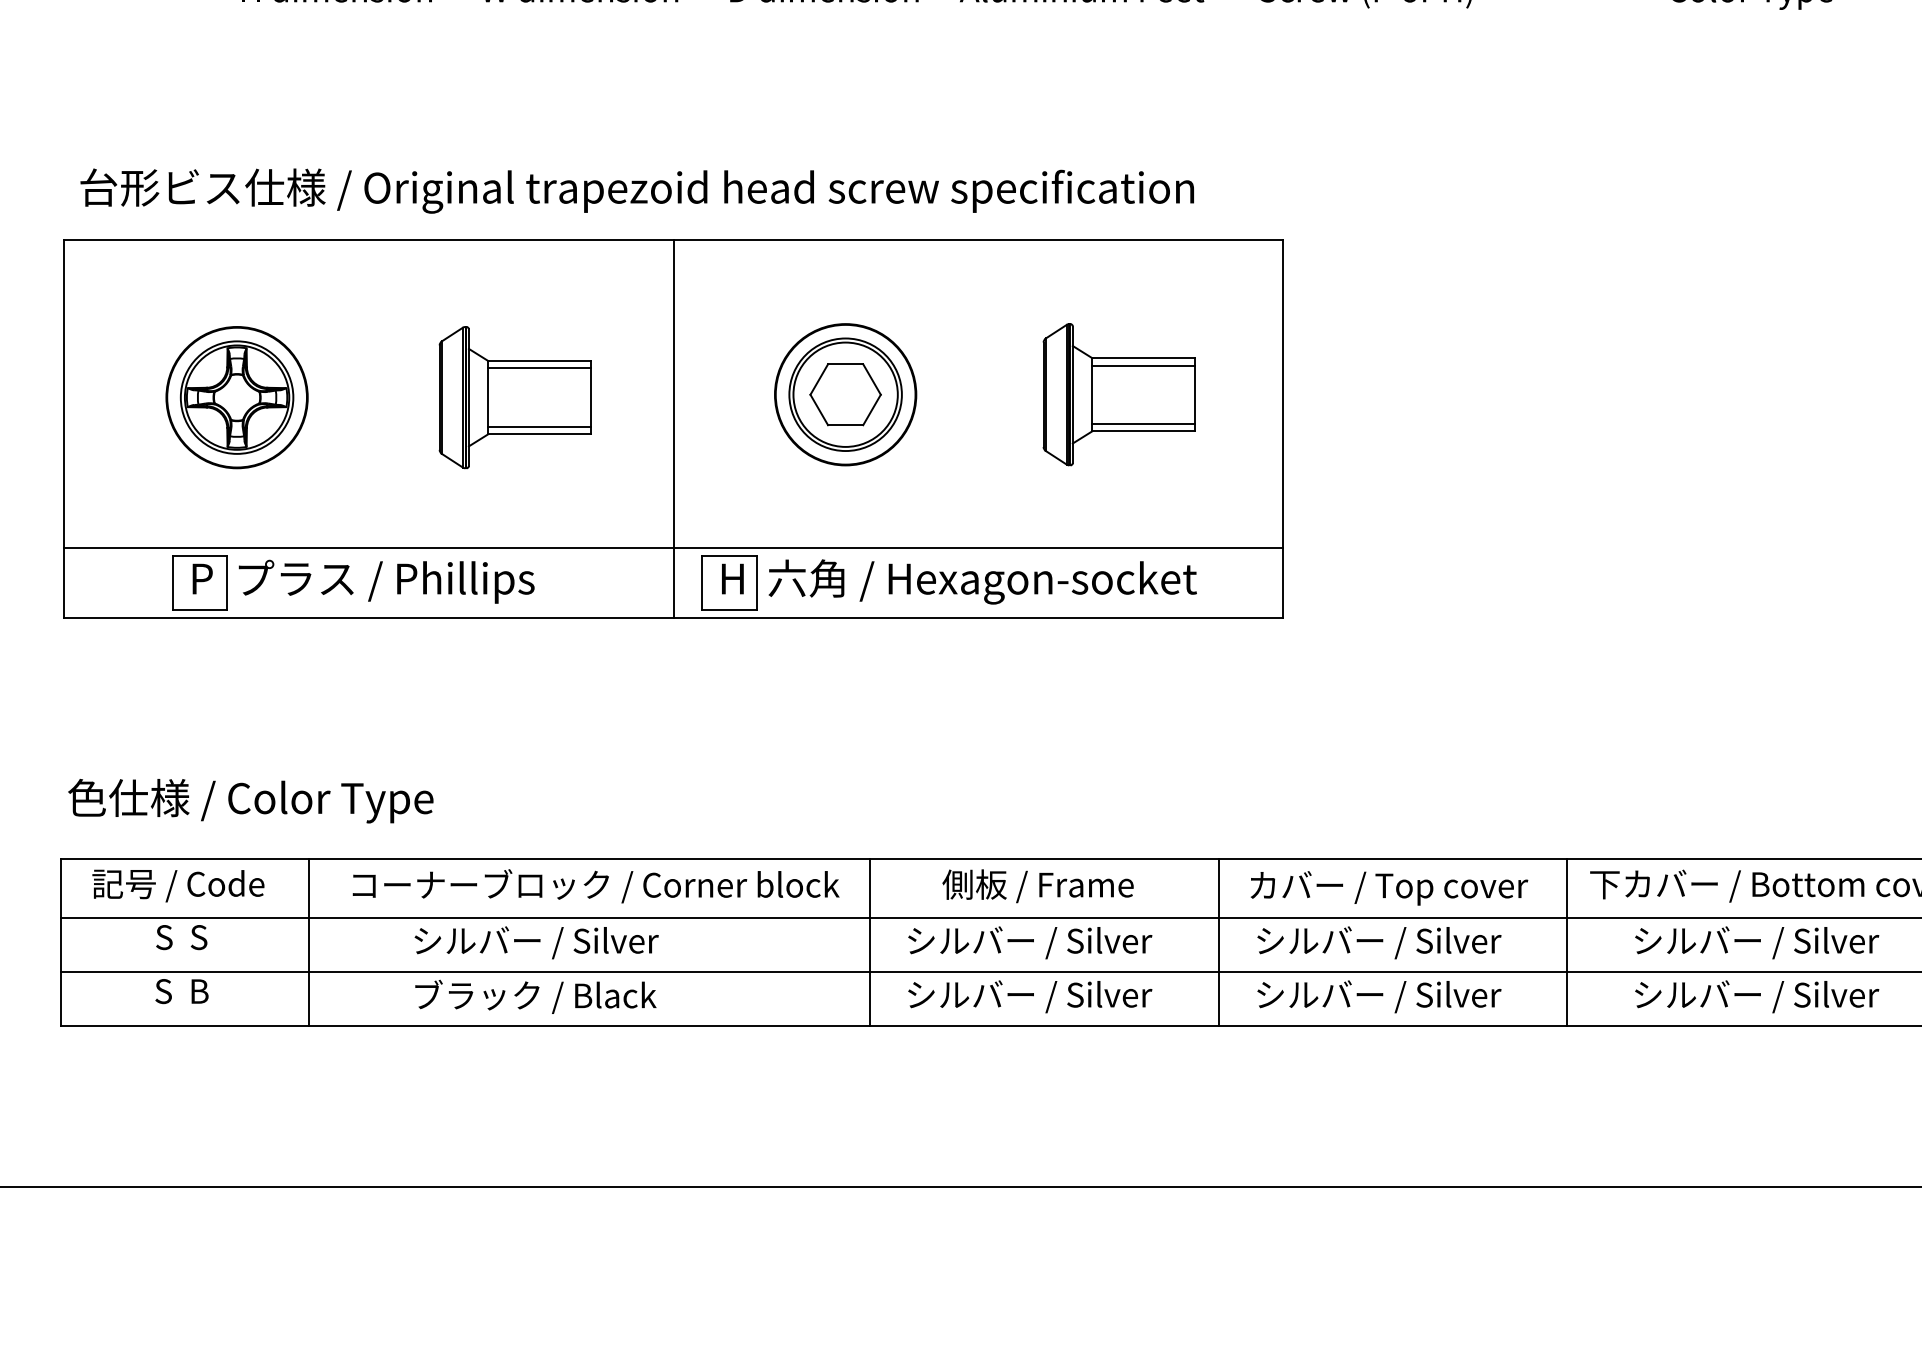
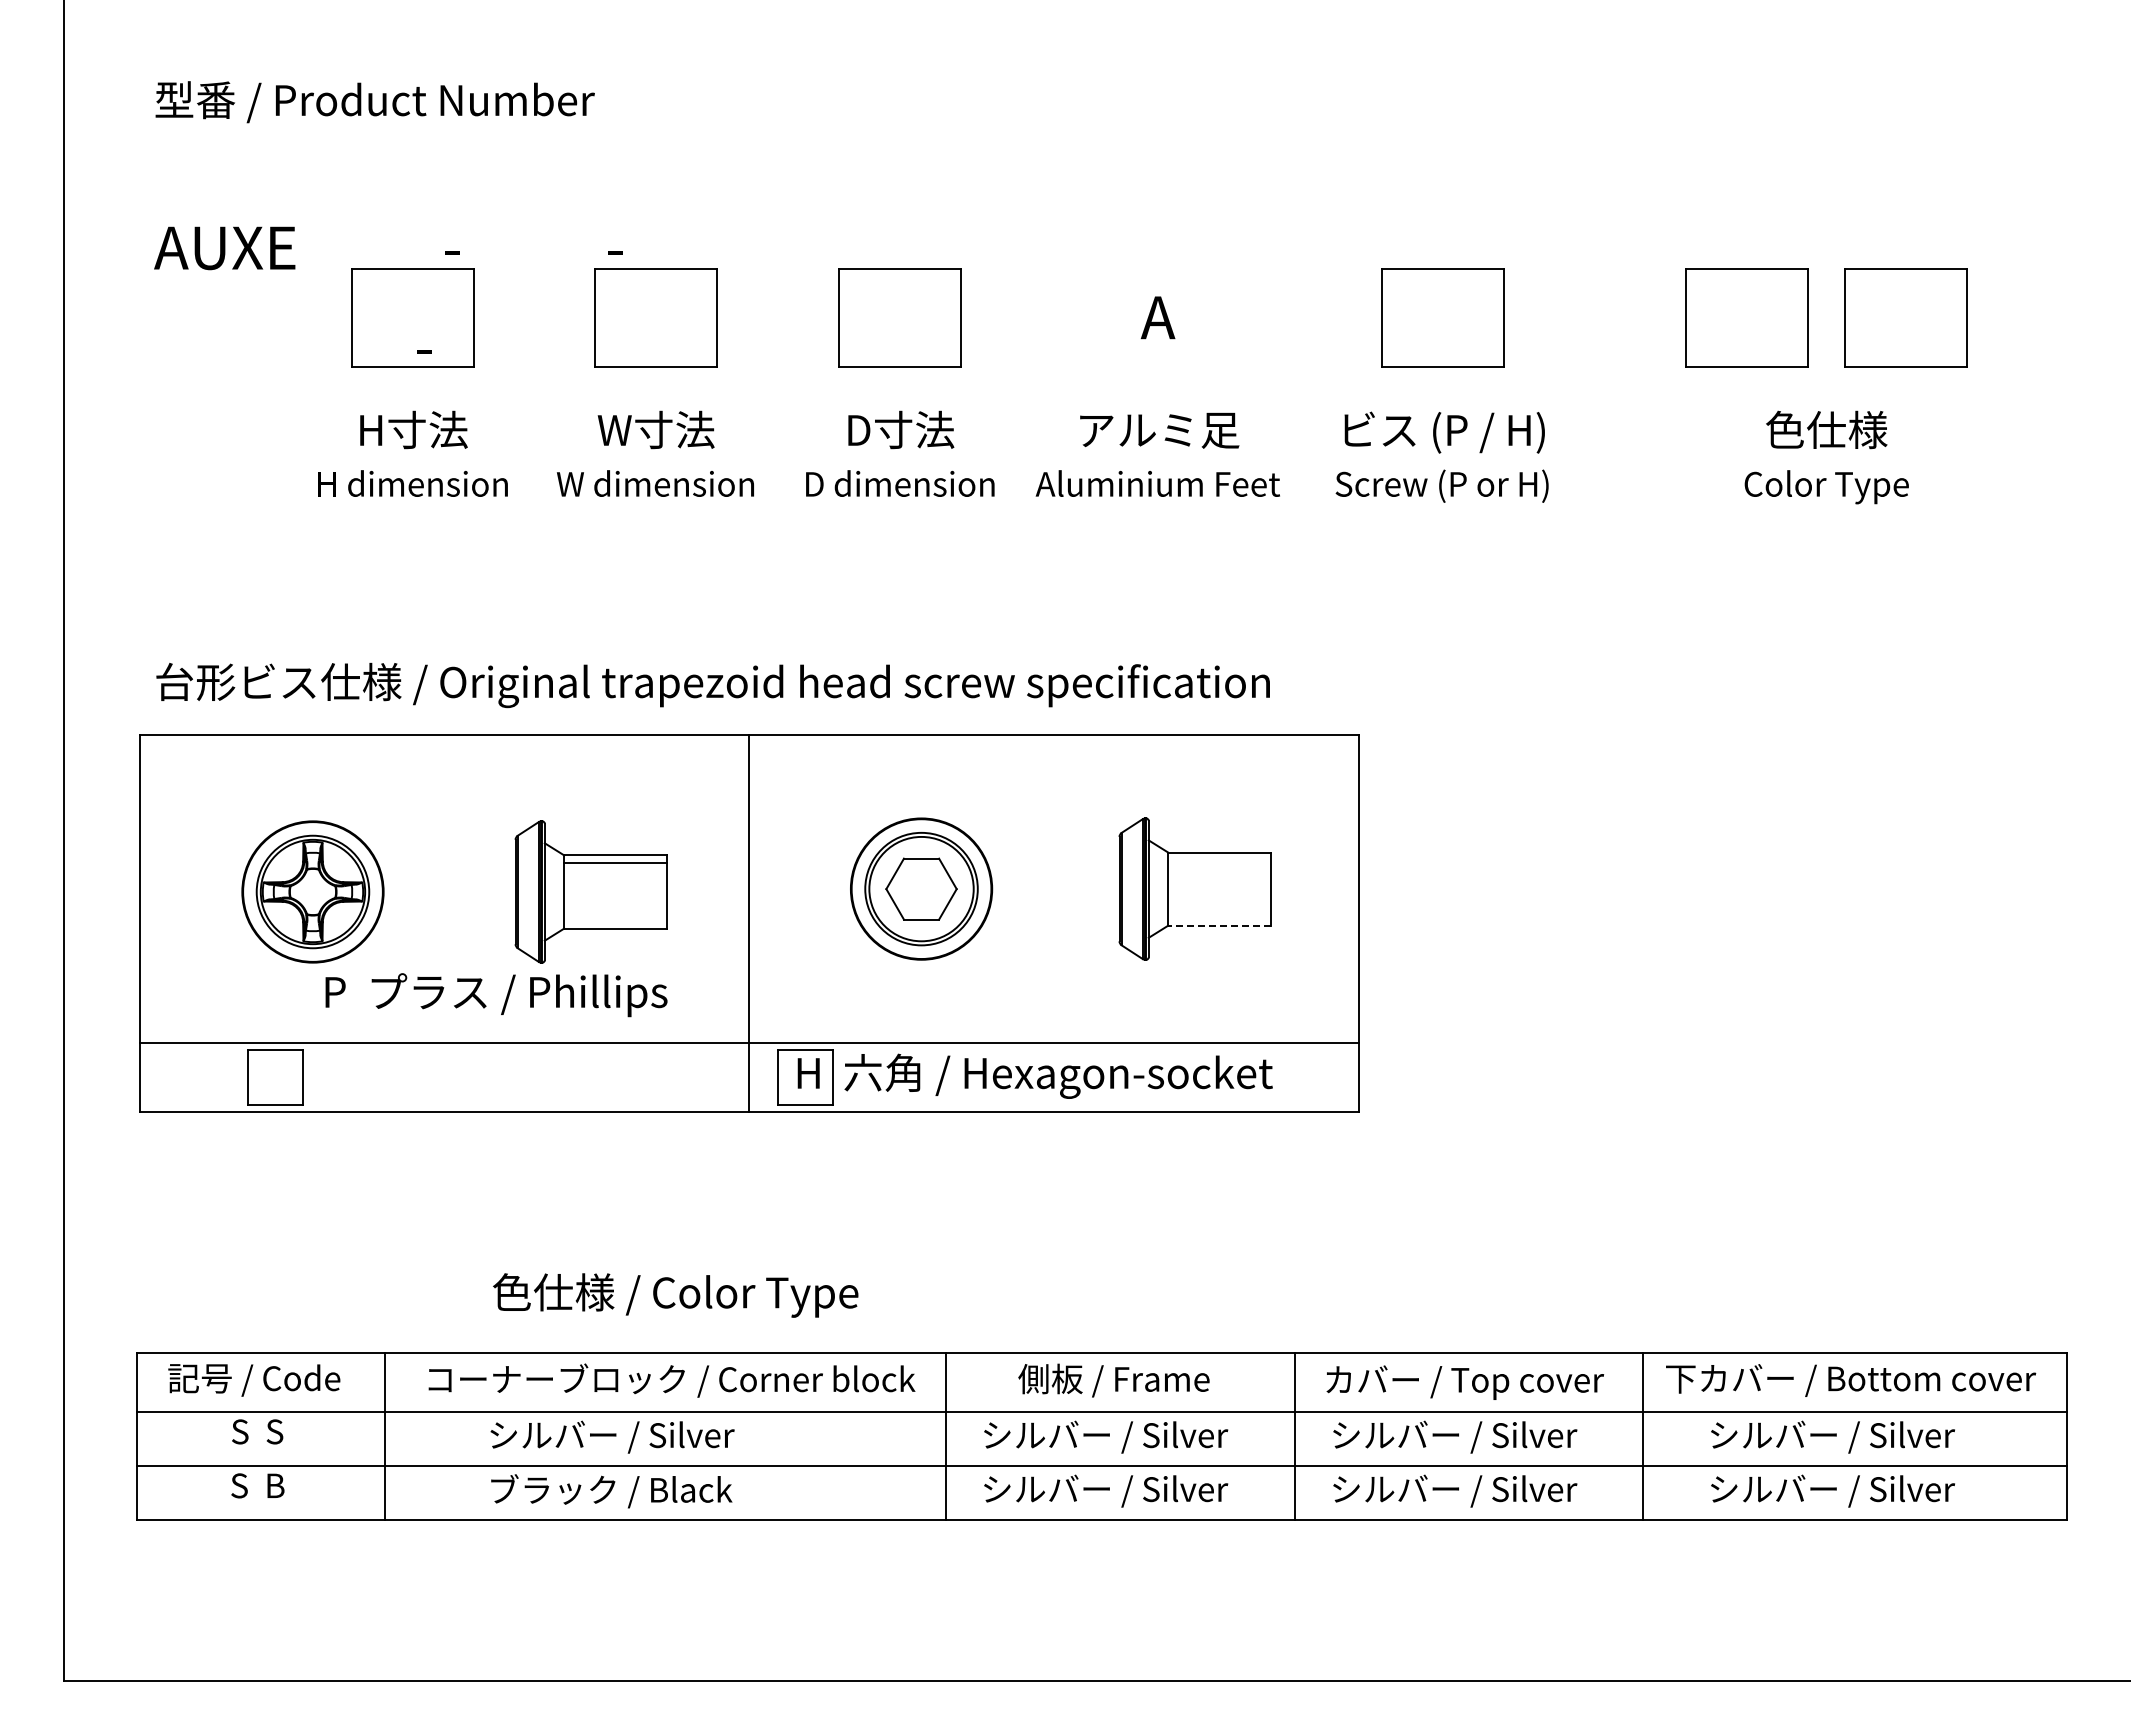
line: (1143, 365) -> (1219, 859), removed
line: (1143, 424) -> (1219, 918), removed
line: (539, 427) -> (615, 921), removed
line: (1142, 431) -> (1218, 925), solid -> dashed
text: (363, 582) -> (496, 995), moved
text: (250, 801) -> (675, 1295), moved

